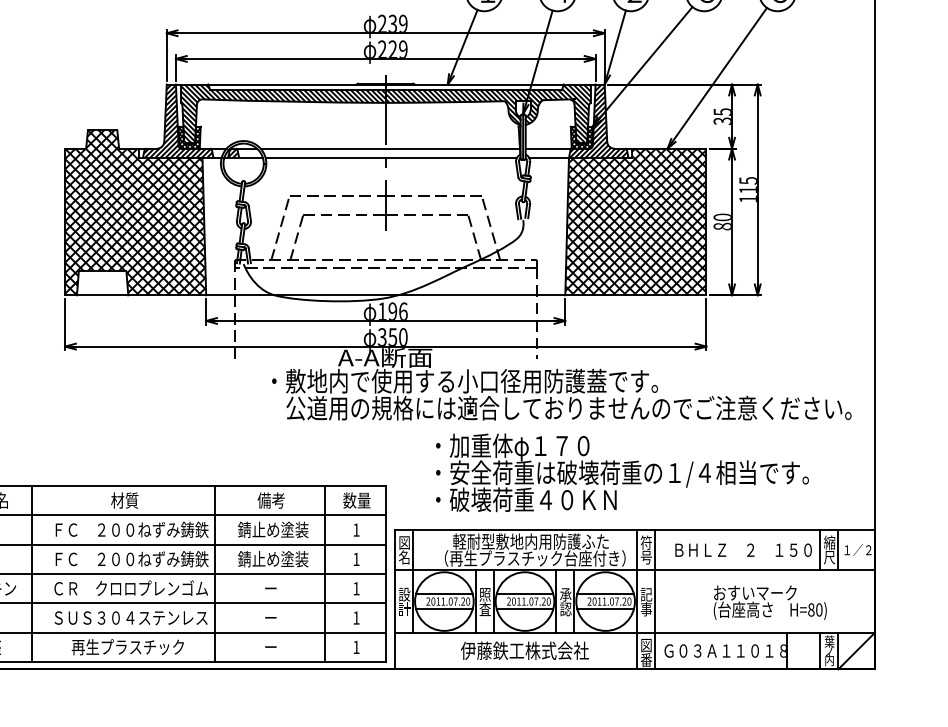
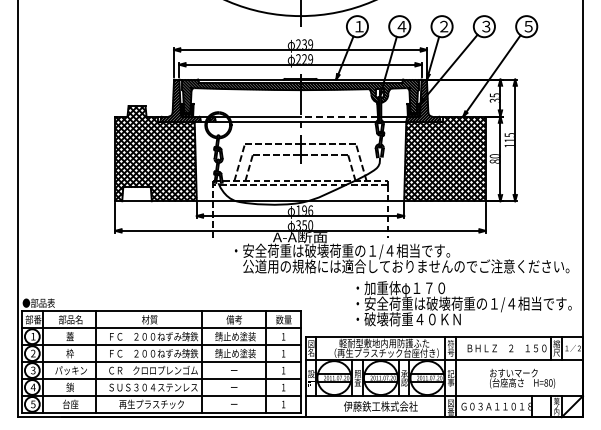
line: (453, 148) -> (339, 116), solid -> dashed
text: (472, 382) -> (350, 251), ・敷地内で使用する小口径用防護蓋です。 -> ・安全荷重は破壊荷重の１/４相当です。
text: (621, 472) -> (463, 303), moved

